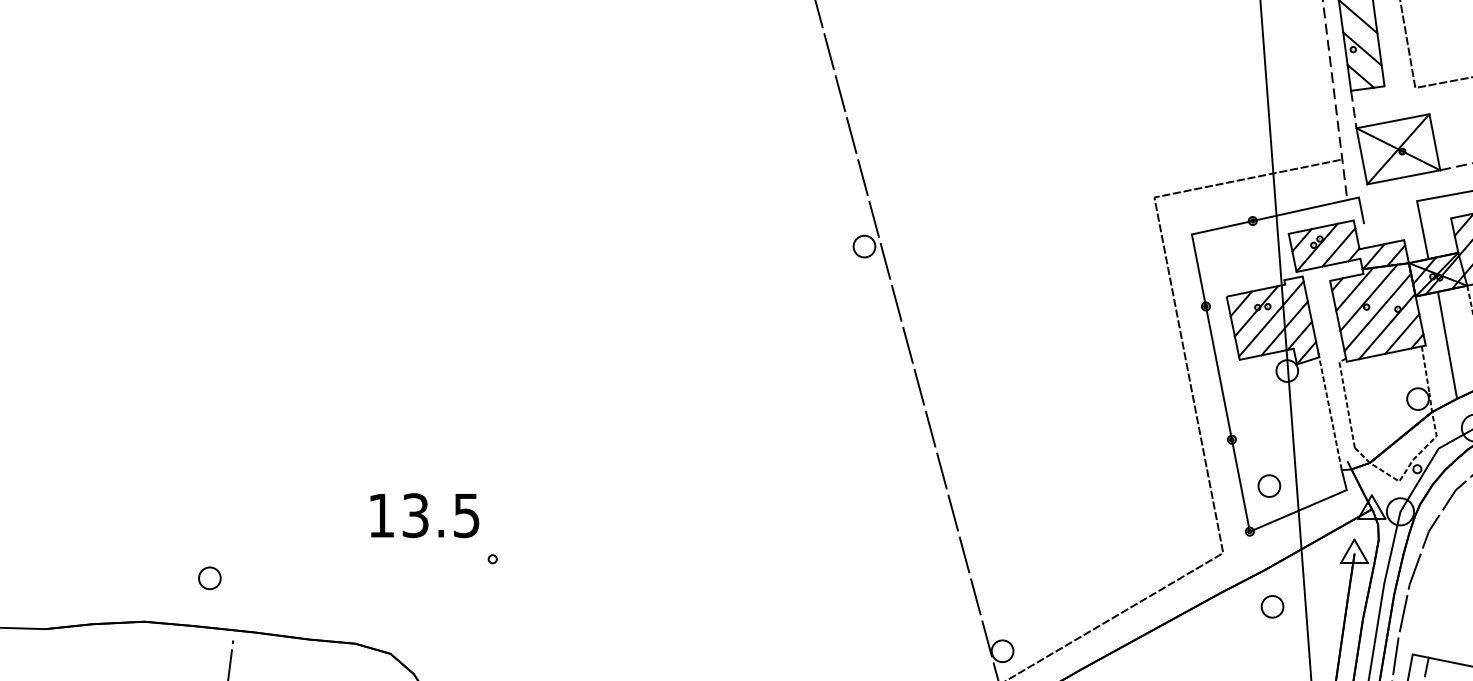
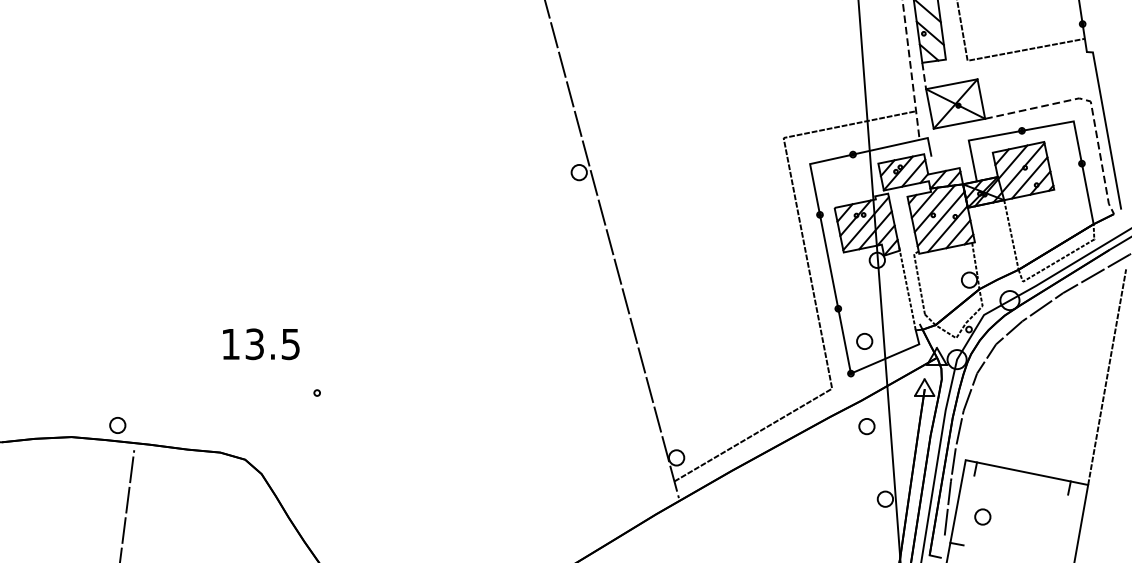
line: (1447, 344) -> (990, 241), removed
text: (425, 515) -> (261, 344), moved
part: (209, 578) -> (117, 425), moved

